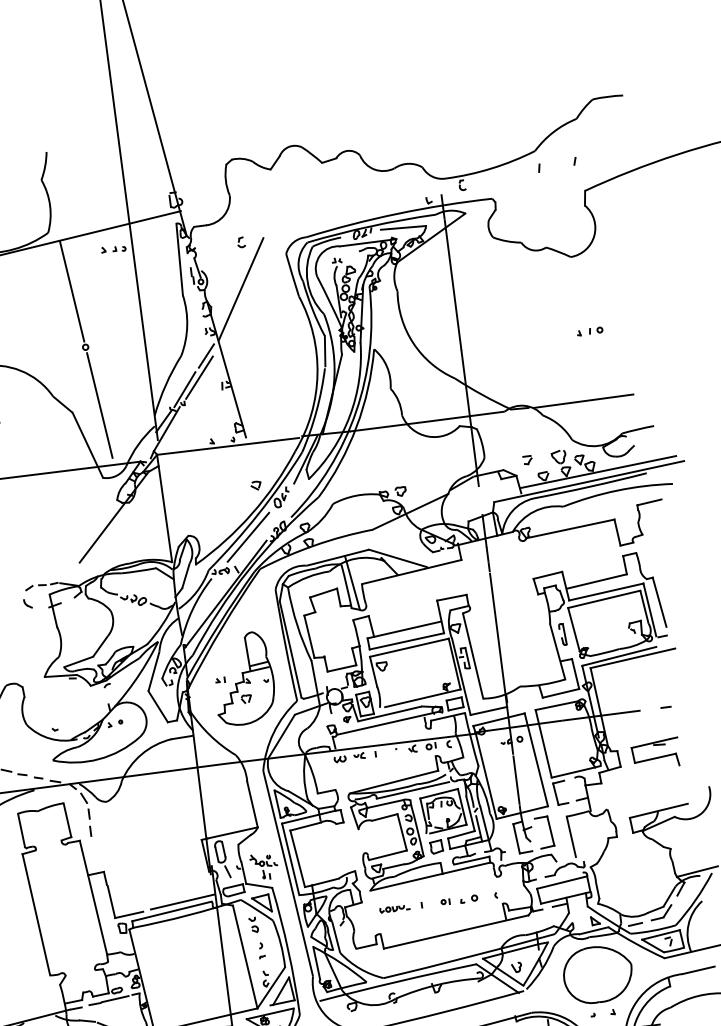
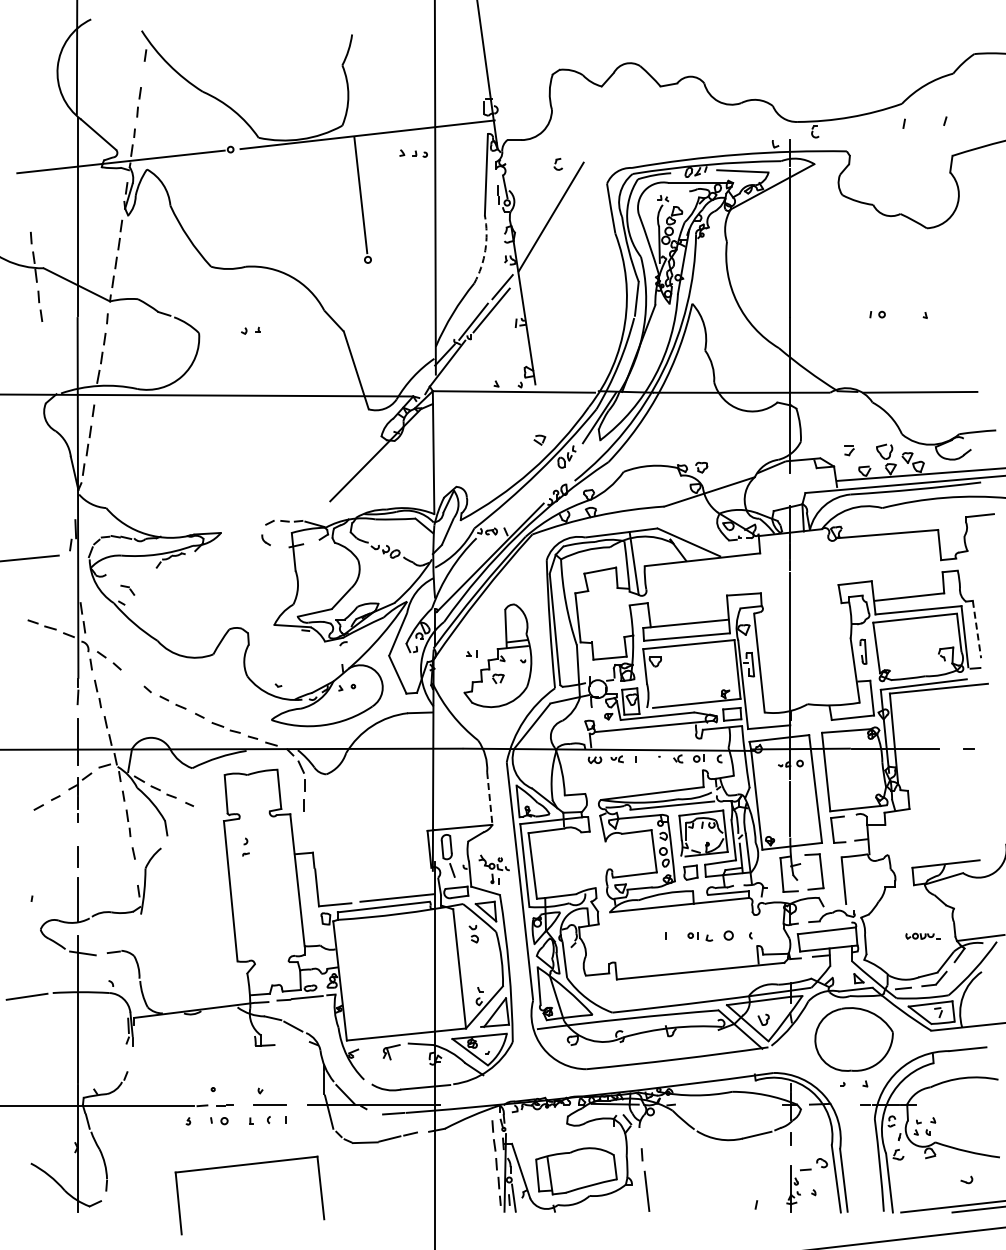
arc: (187, 325) -> (485, 250), solid -> dashed
part: (595, 330) -> (877, 314), moved
line: (99, 405) -> (375, 327), removed
line: (248, 536) -> (523, 496), removed
line: (659, 602) -> (976, 629), solid -> dashed
part: (655, 753) -> (950, 799), removed
line: (252, 804) -> (489, 798), solid -> dashed
part: (468, 898) -> (719, 935), size x1.4
part: (394, 908) -> (922, 935), moved
part: (261, 950) -> (245, 846), moved

